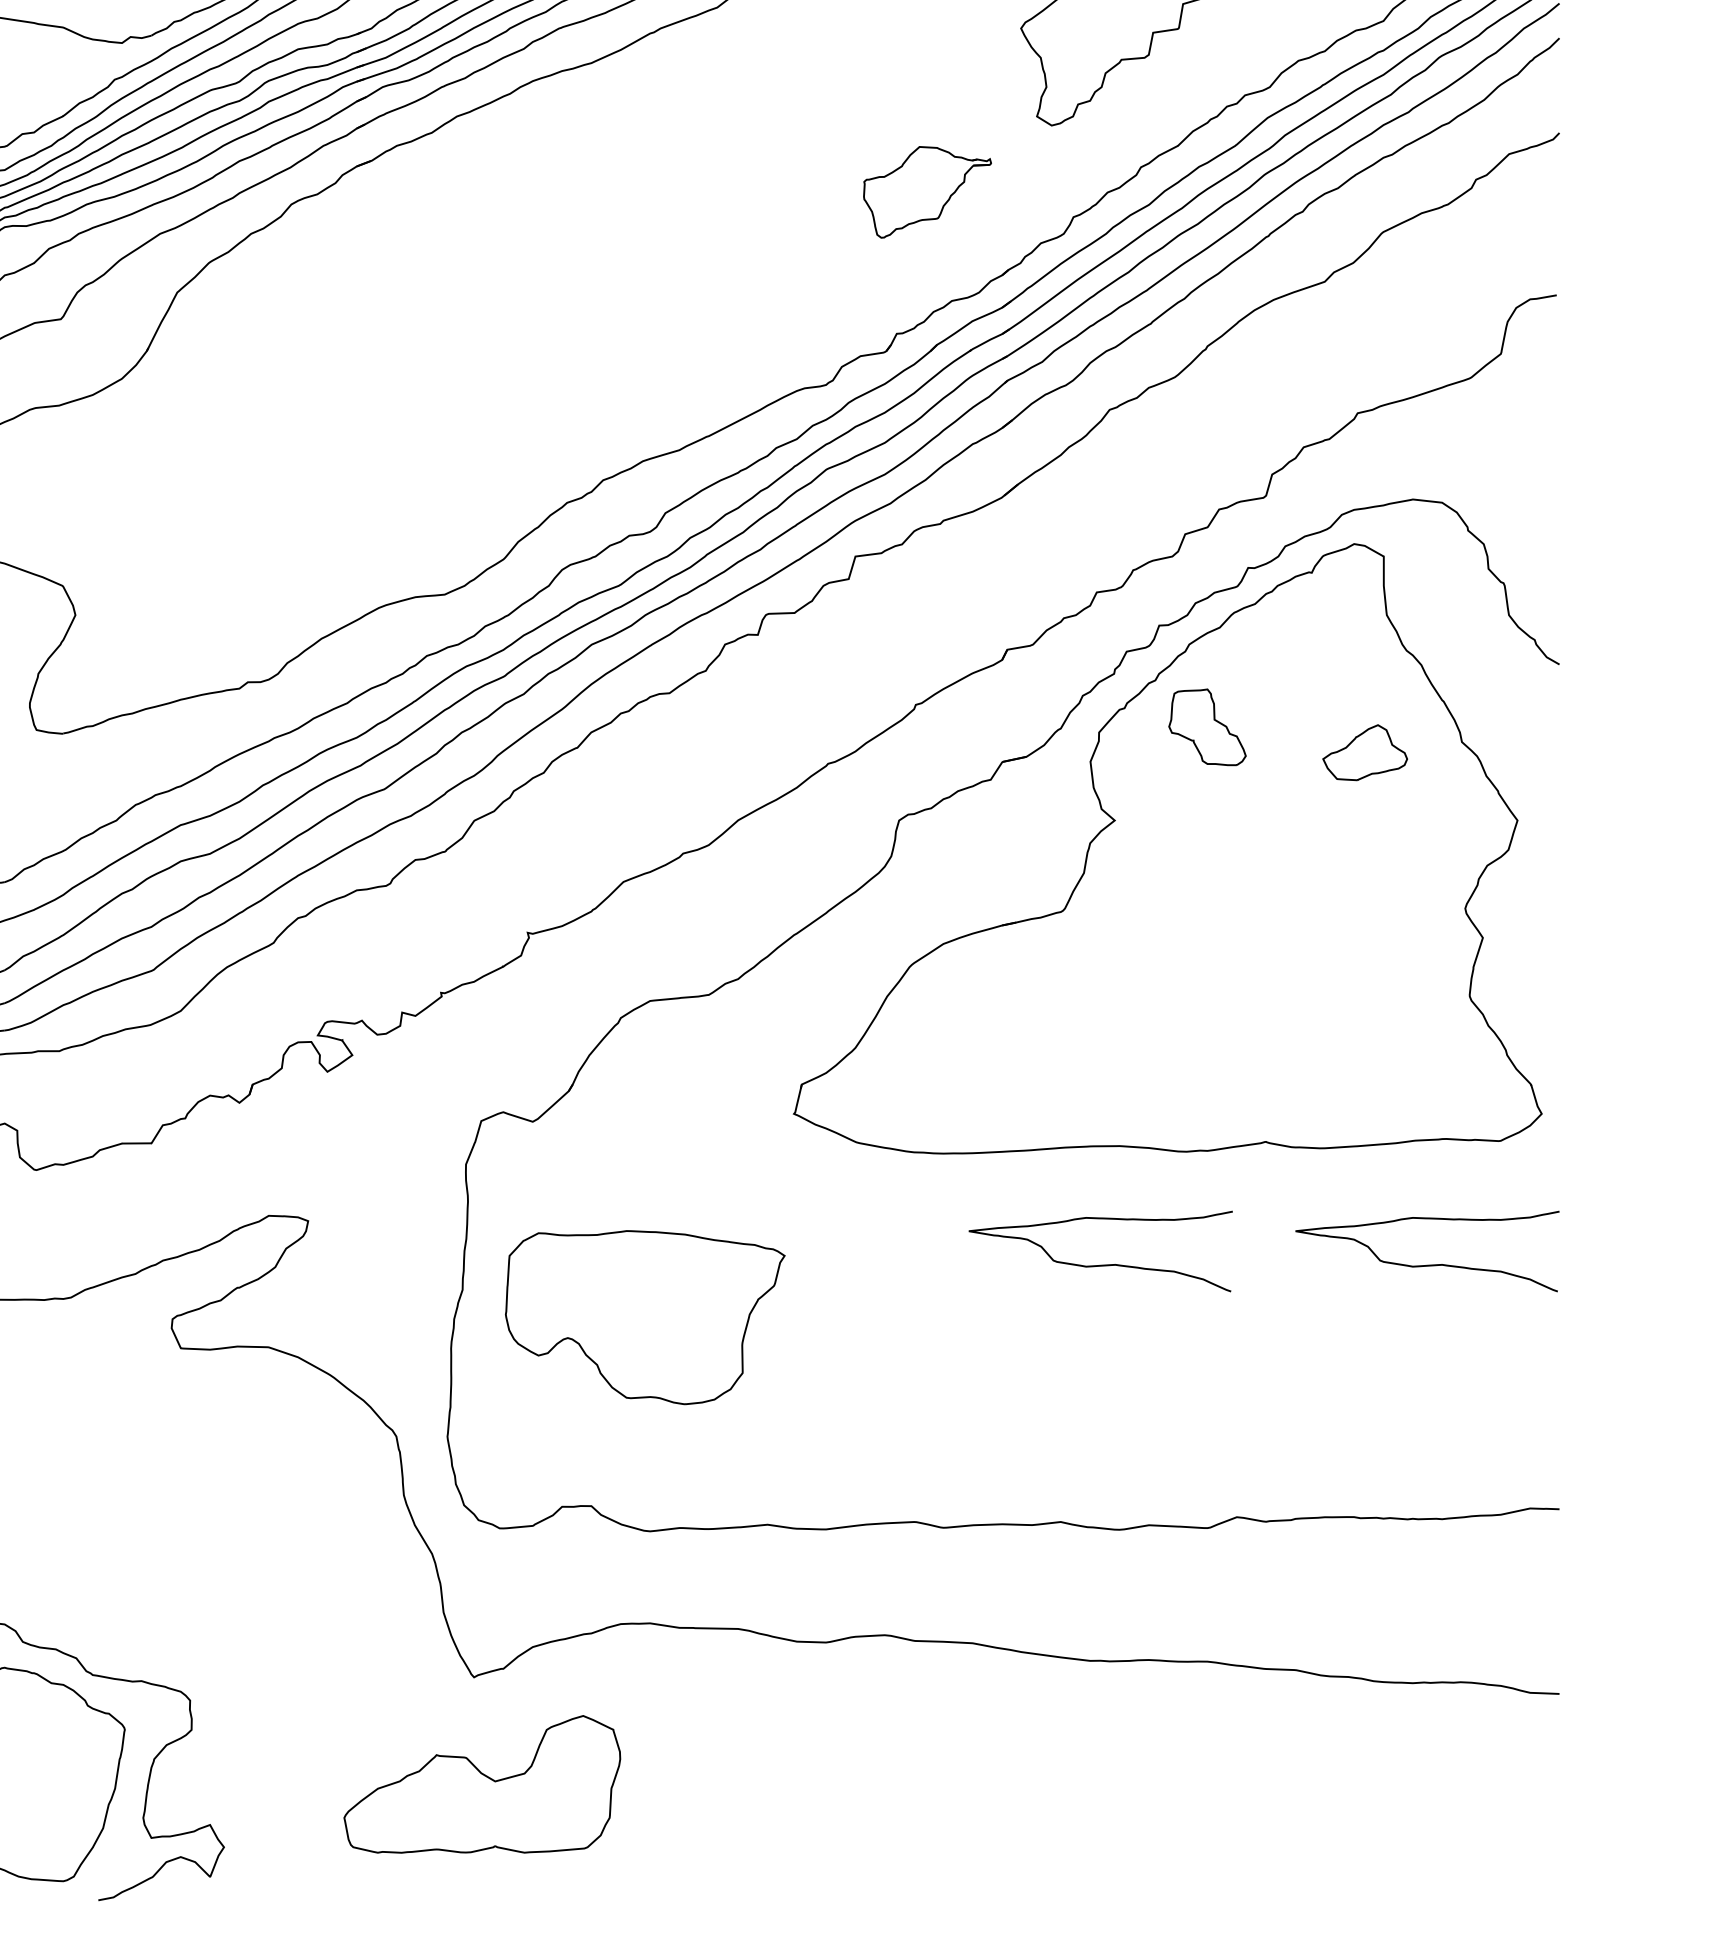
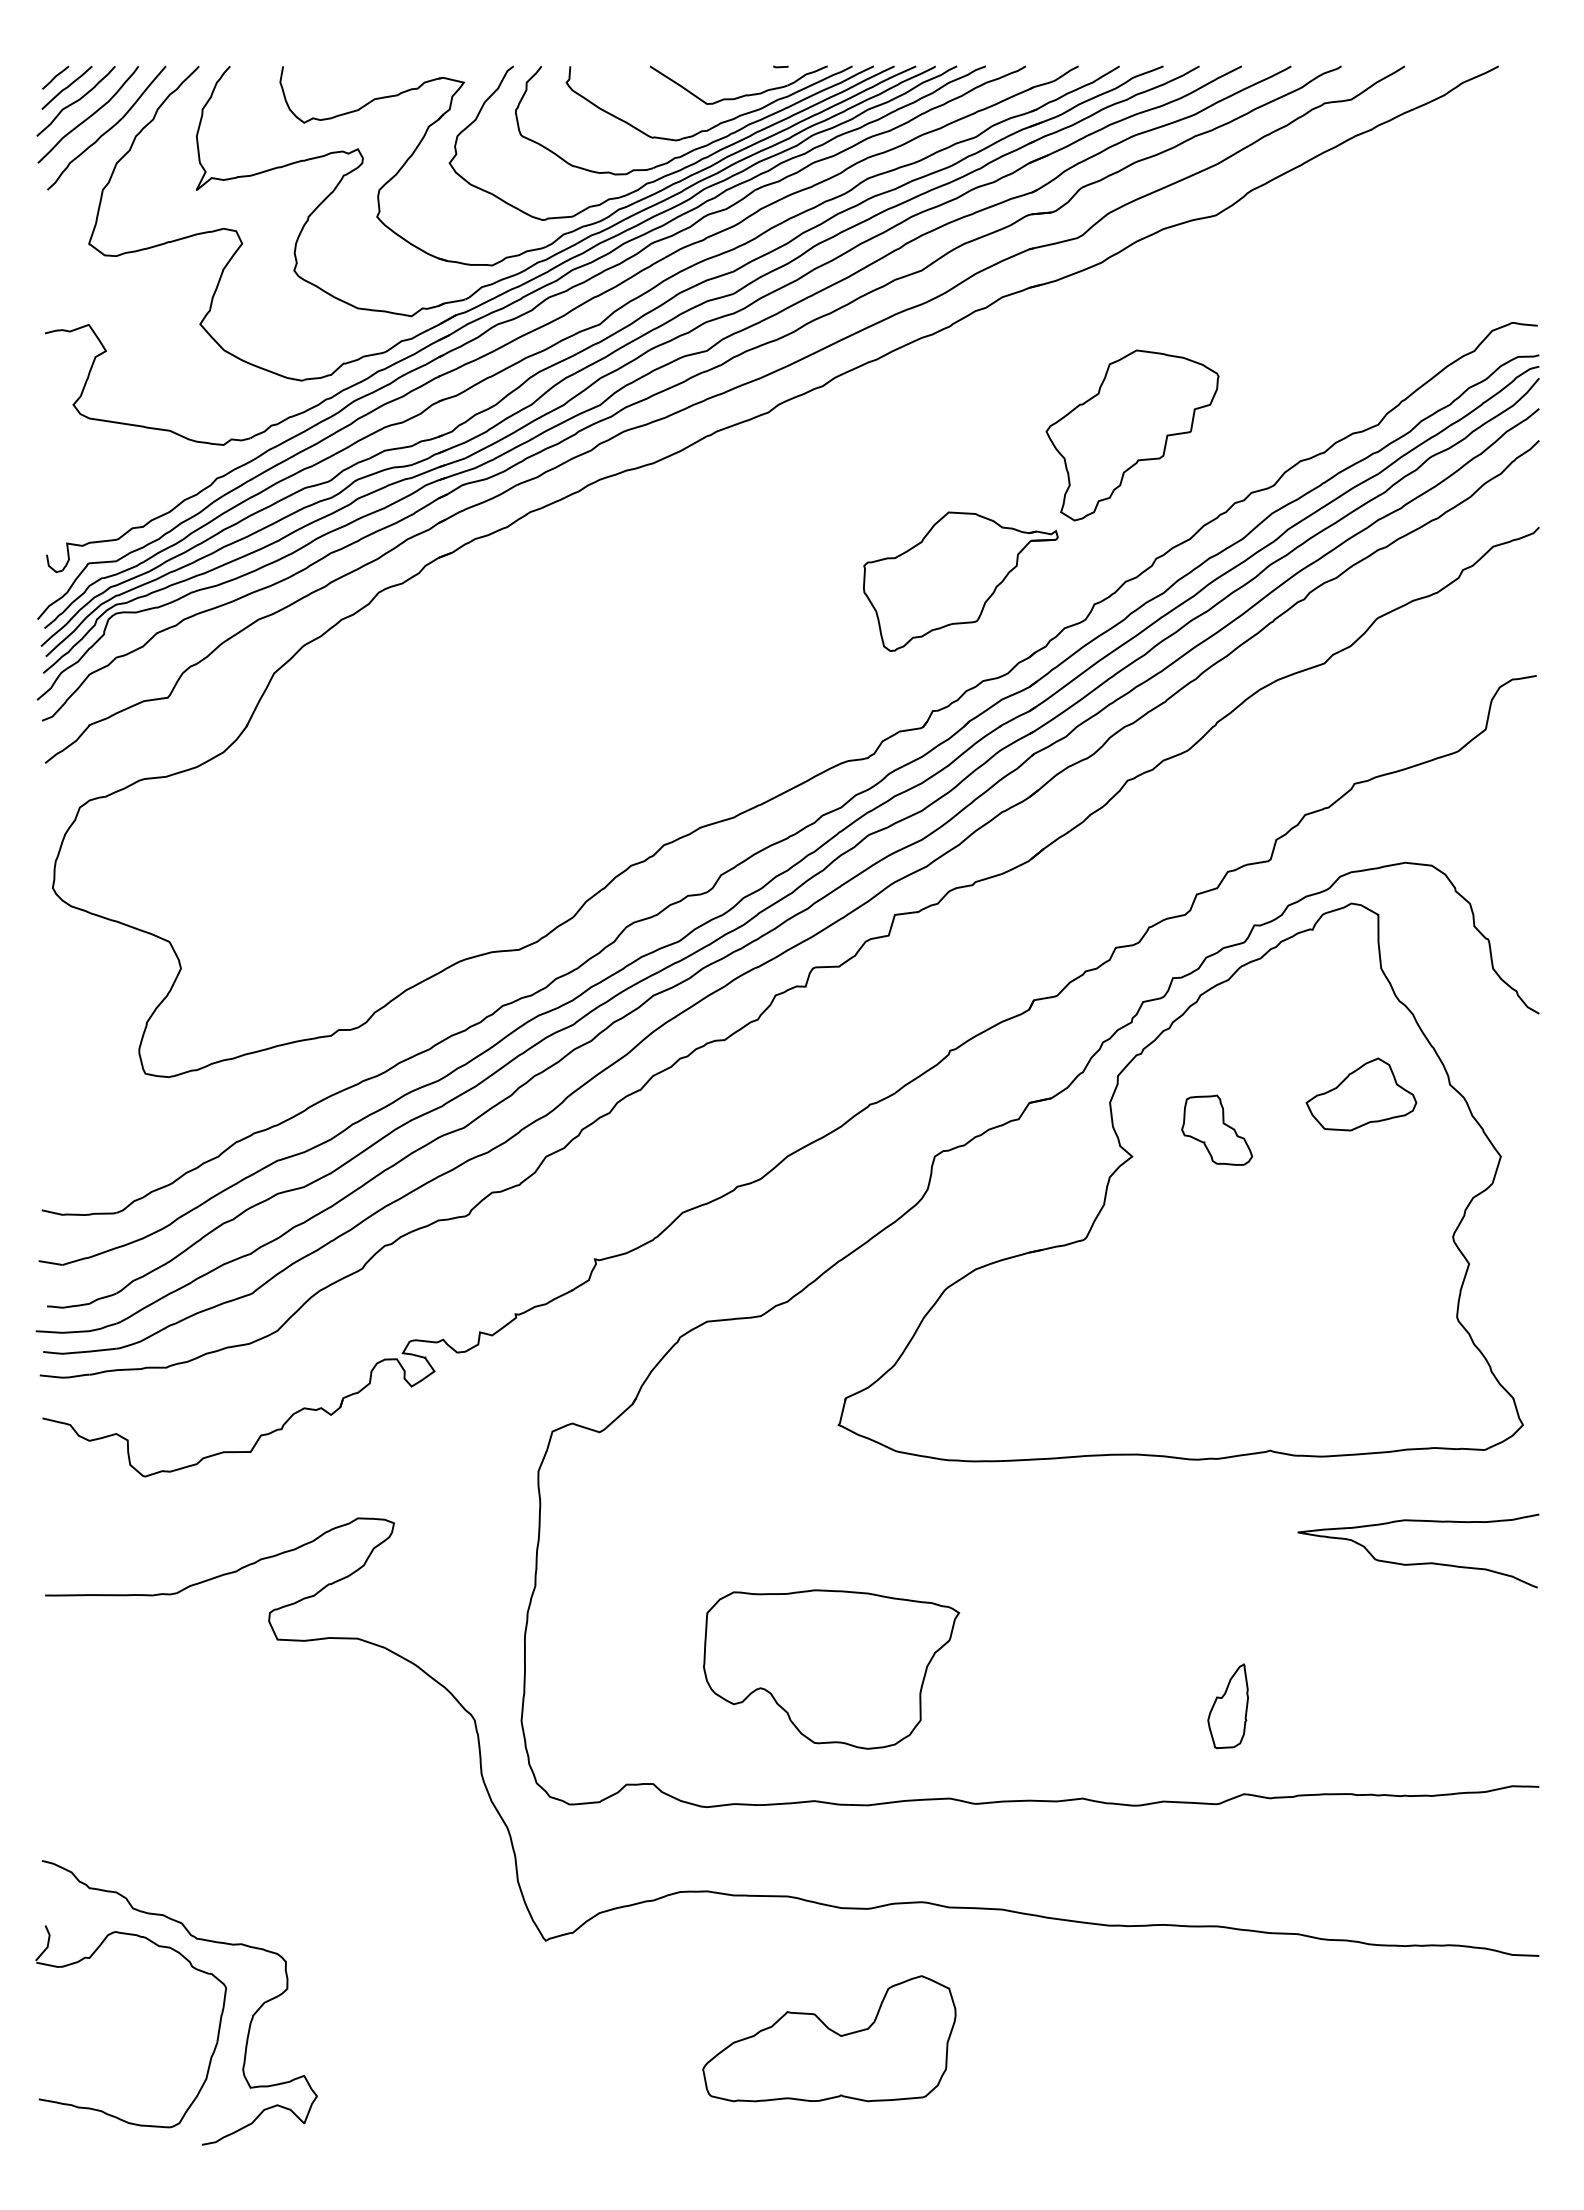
part: (927, 192) -> (960, 581), size x1.67
part: (1207, 726) -> (1217, 1129), moved
part: (1365, 752) -> (1361, 1094), size x1.43
curve: (1105, 1264) -> (1123, 1562), removed
part: (645, 1317) -> (831, 1669), moved
part: (1218, 1421) -> (1227, 1706), added
part: (482, 1784) -> (829, 2038), moved

